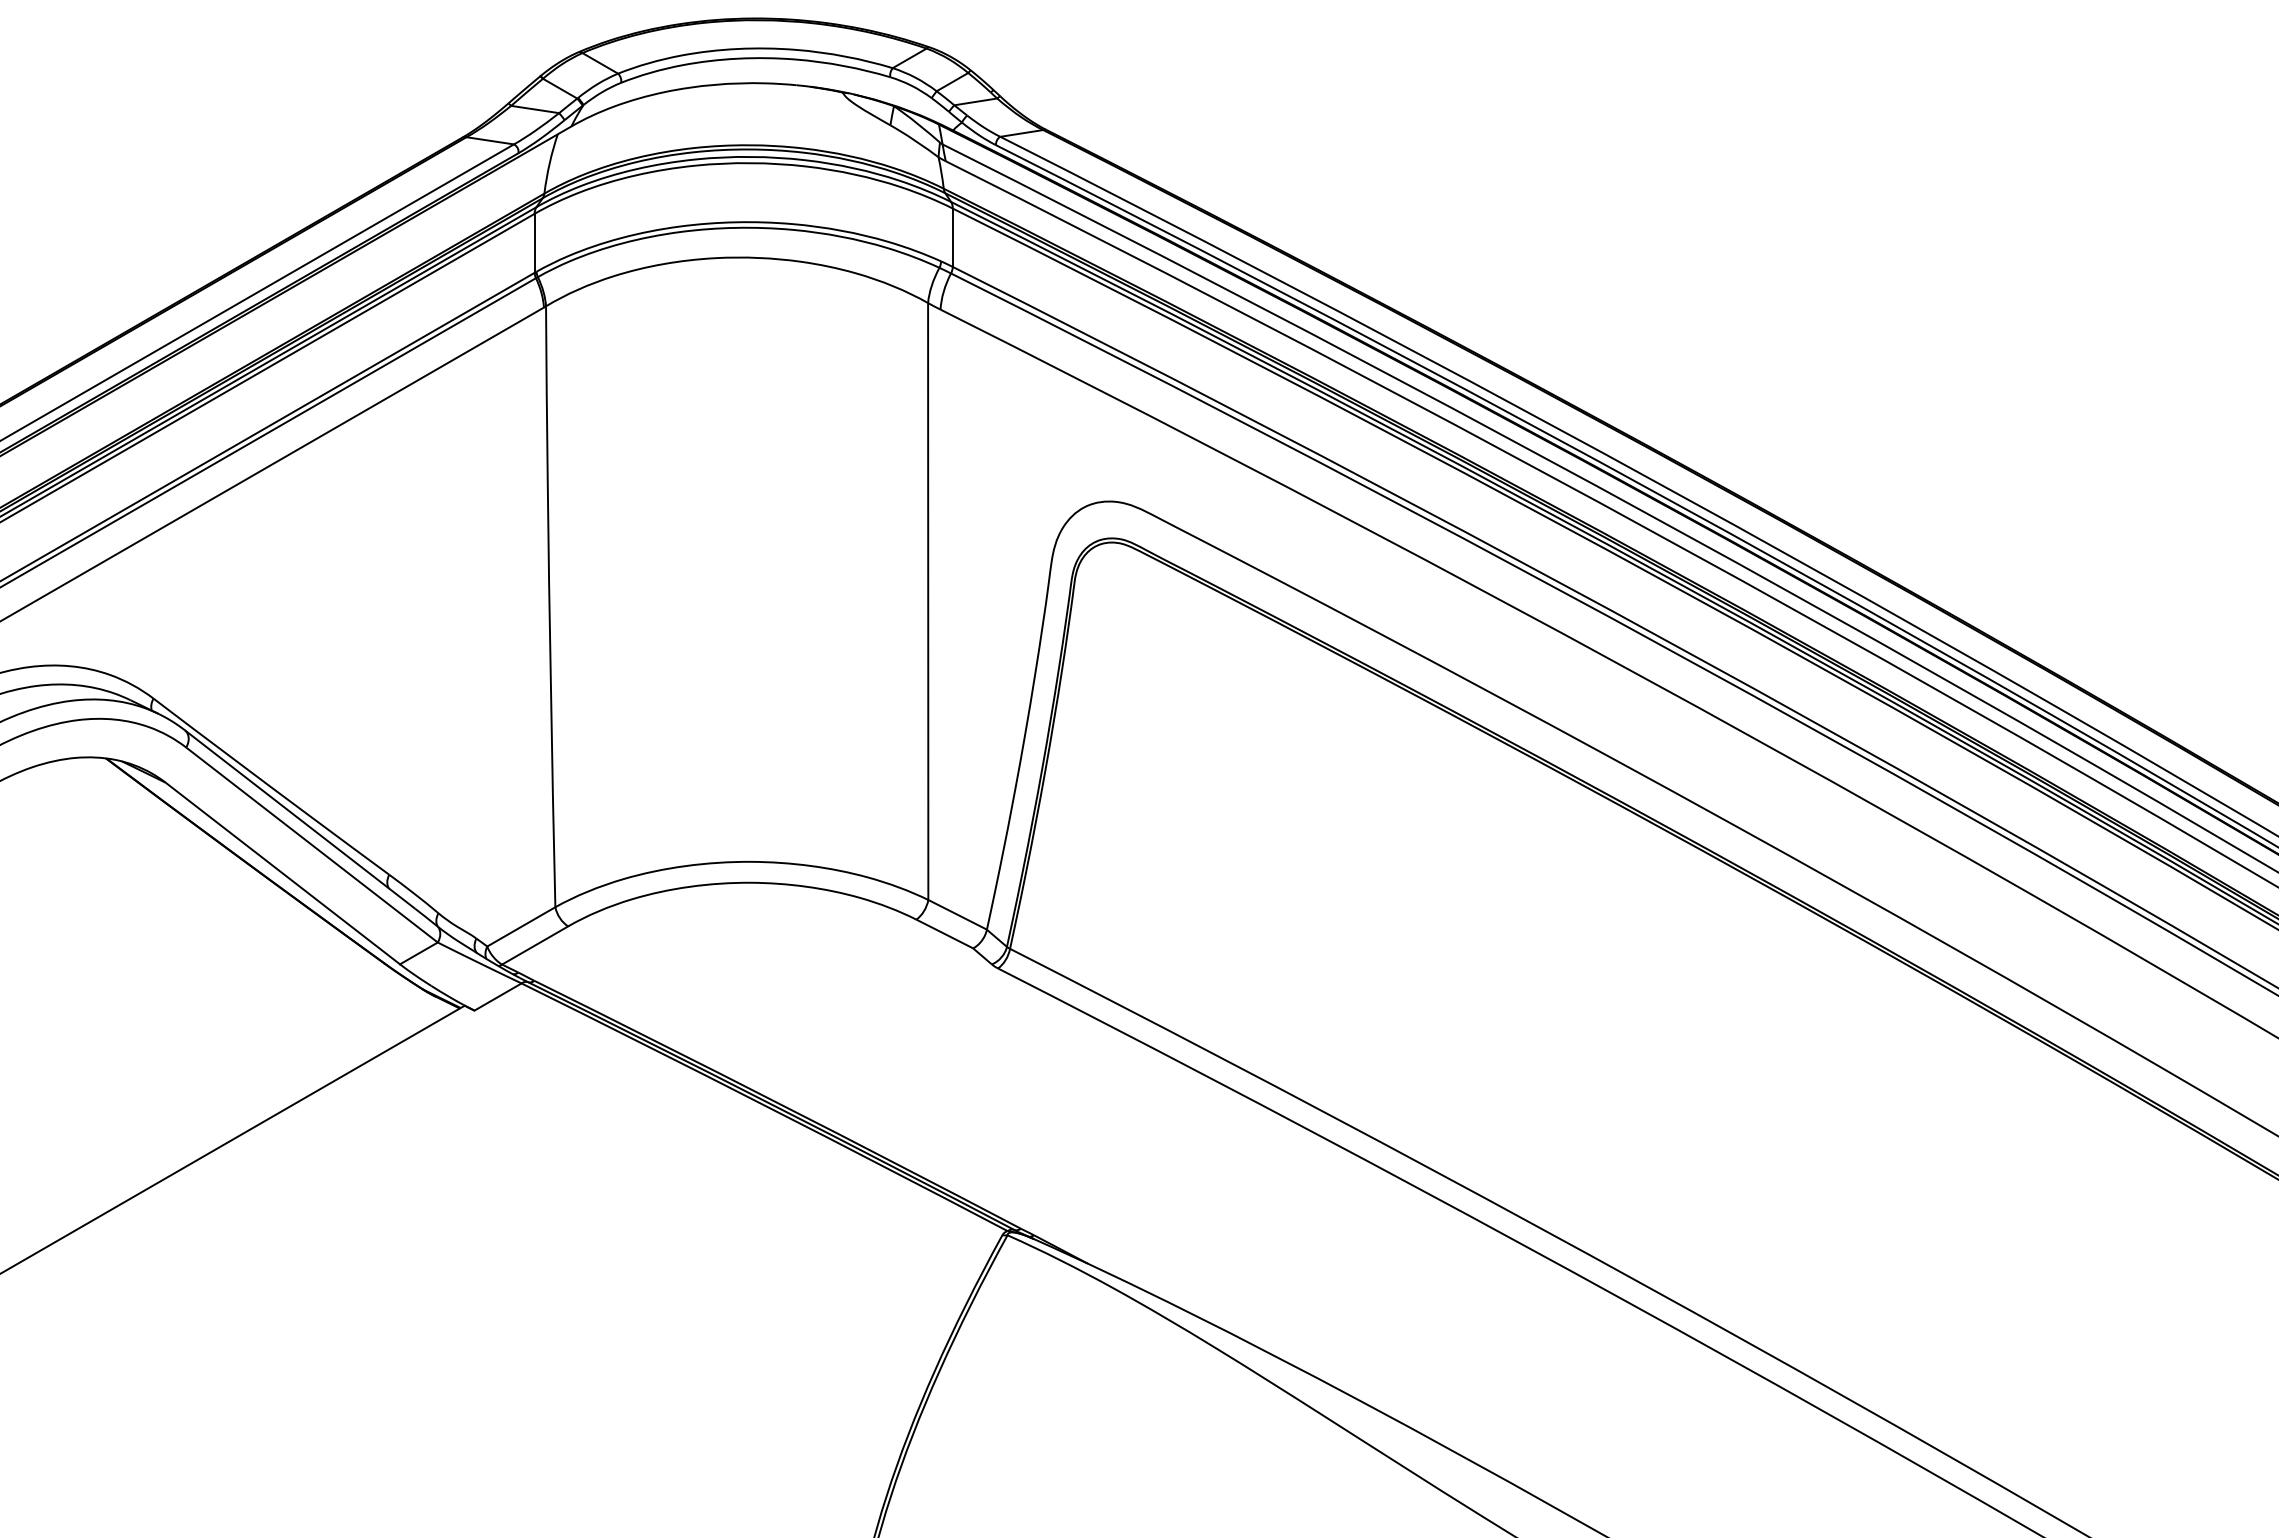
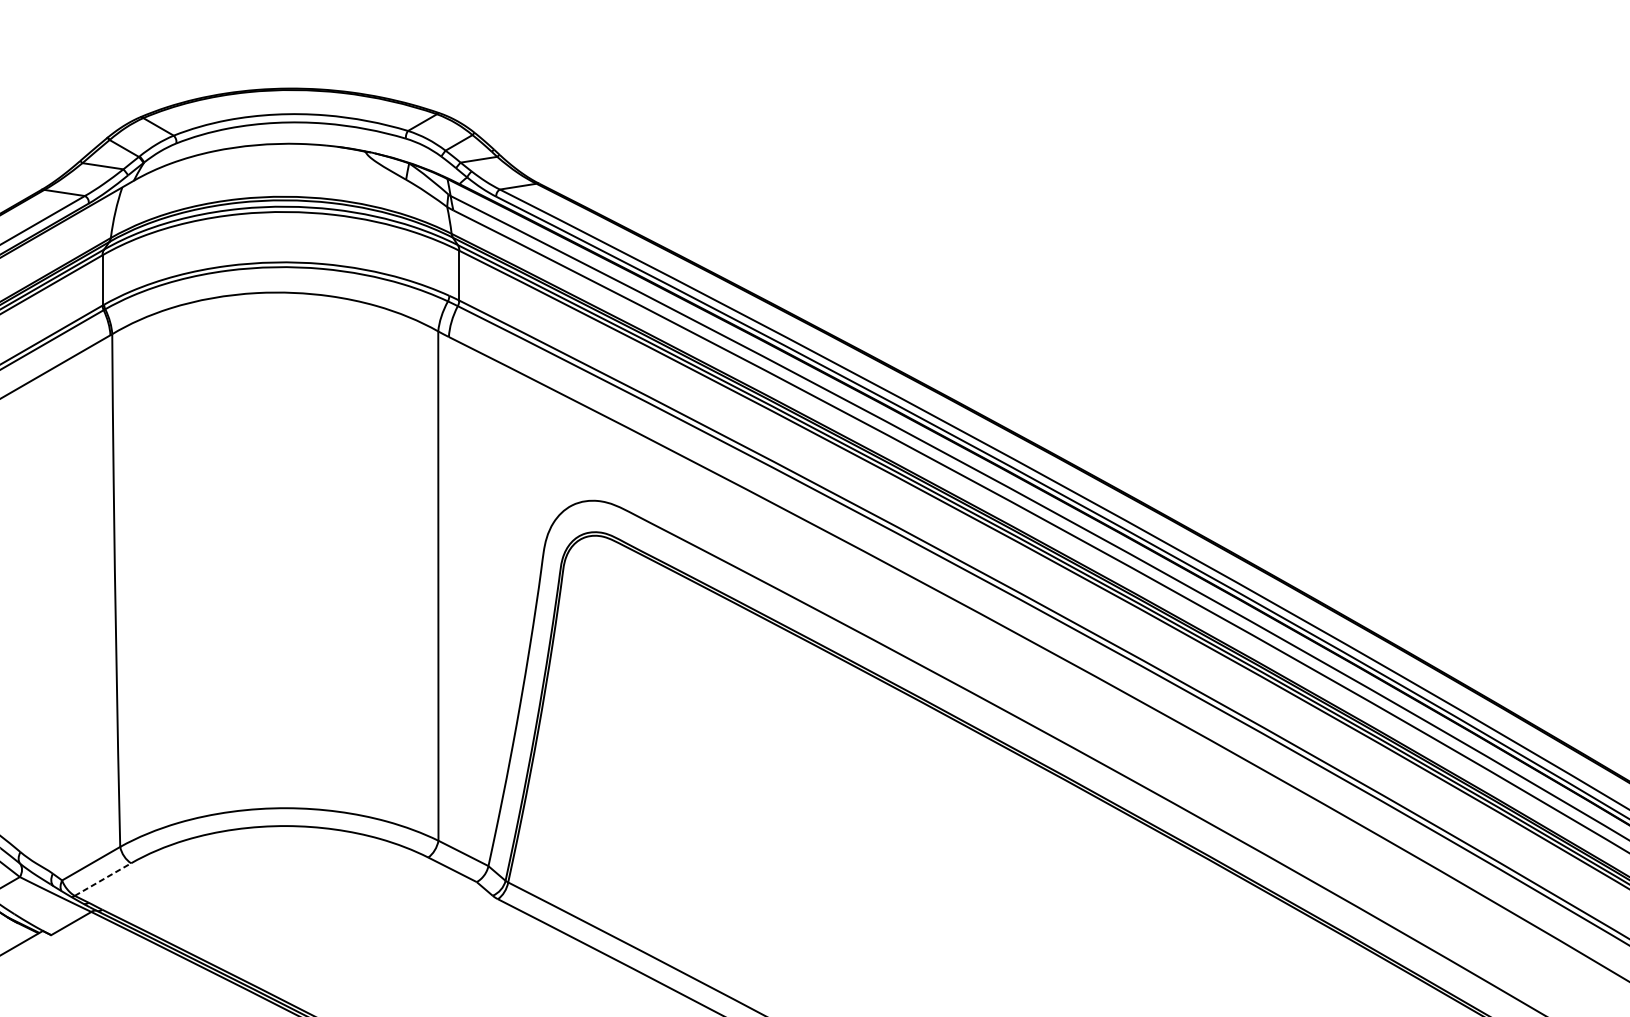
line: (535, 945) -> (103, 879), solid -> dashed

